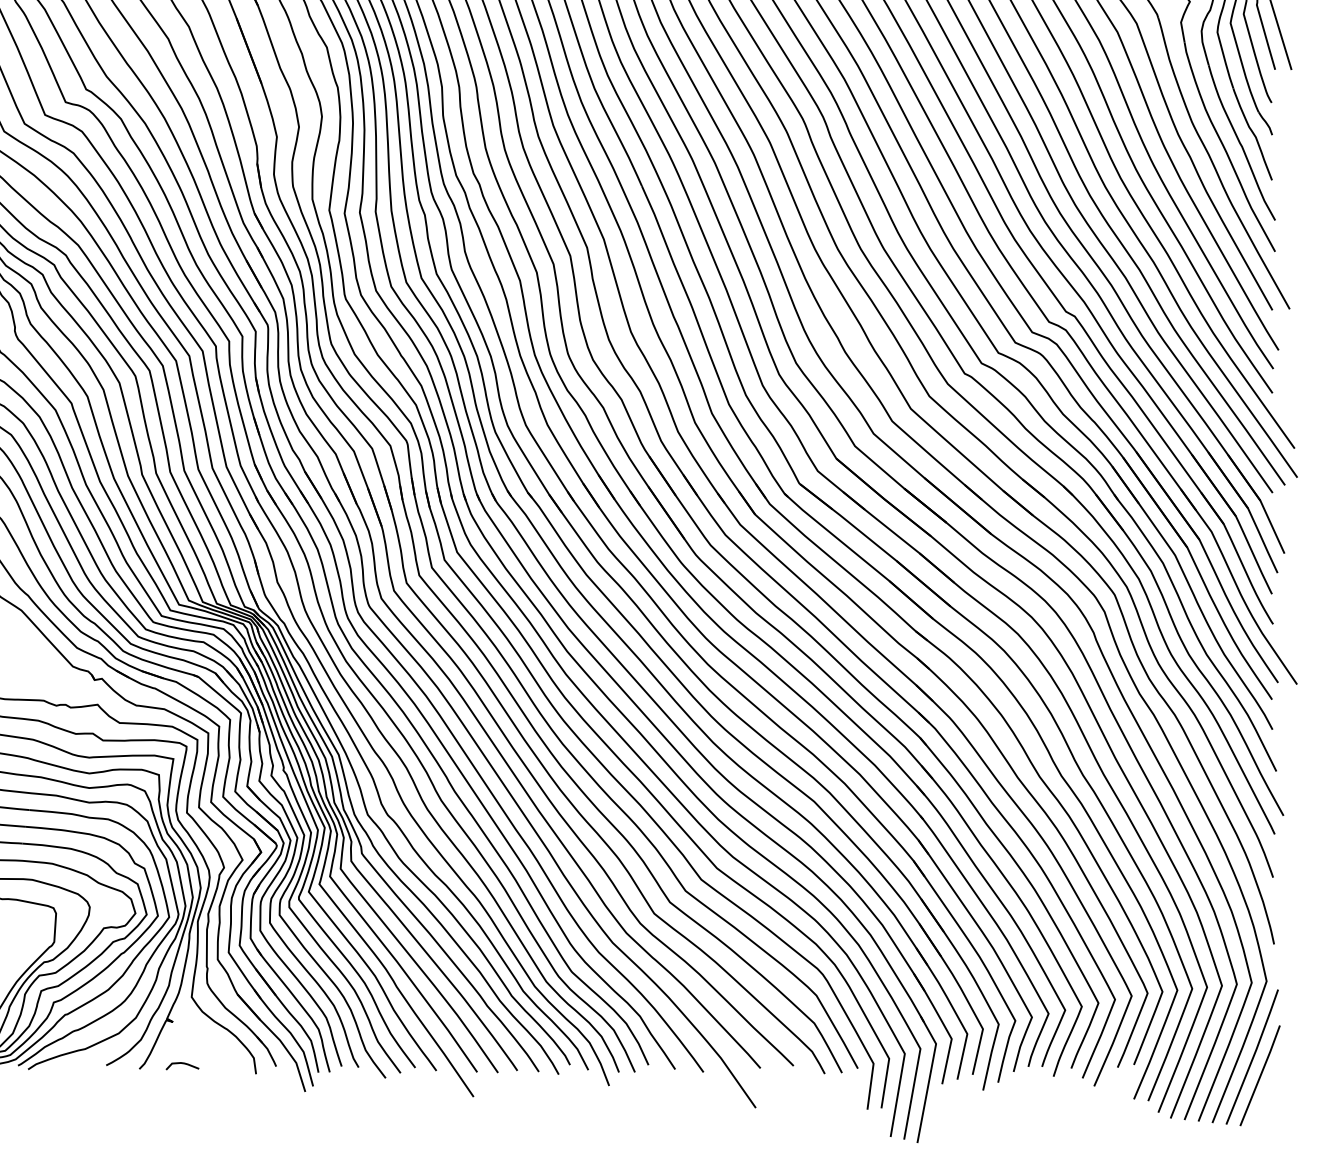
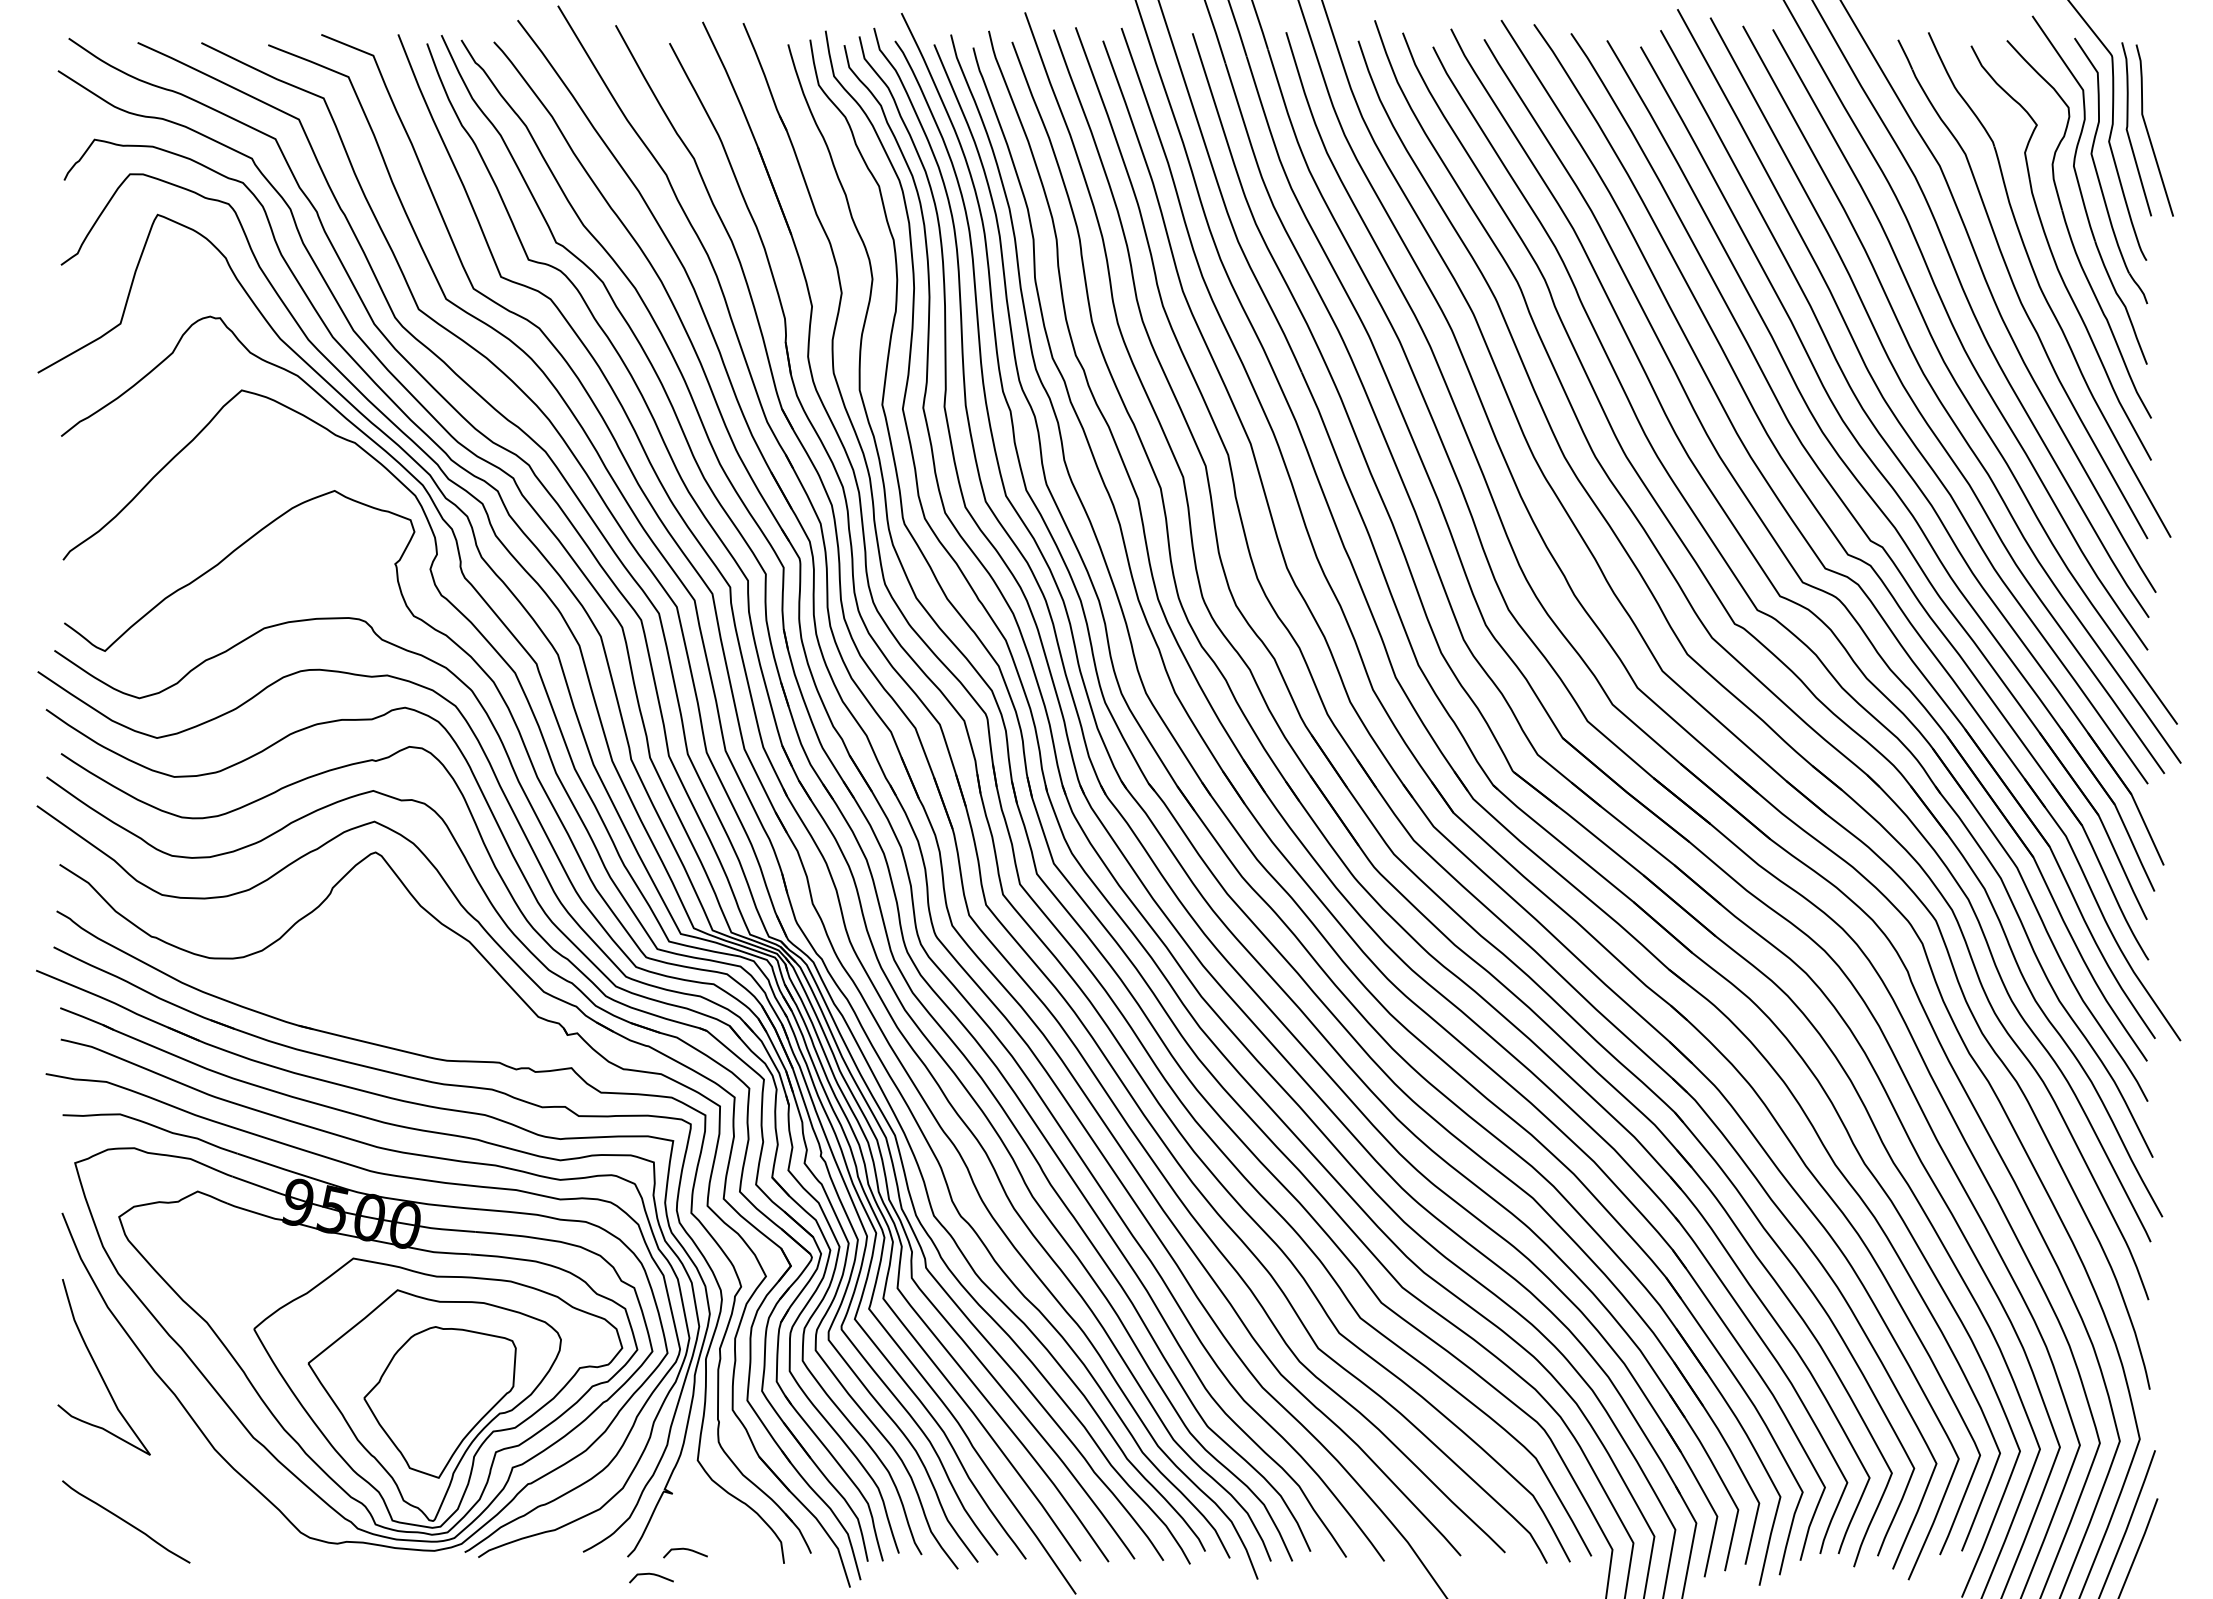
curve: (158, 1082) -> (652, 1575), added

